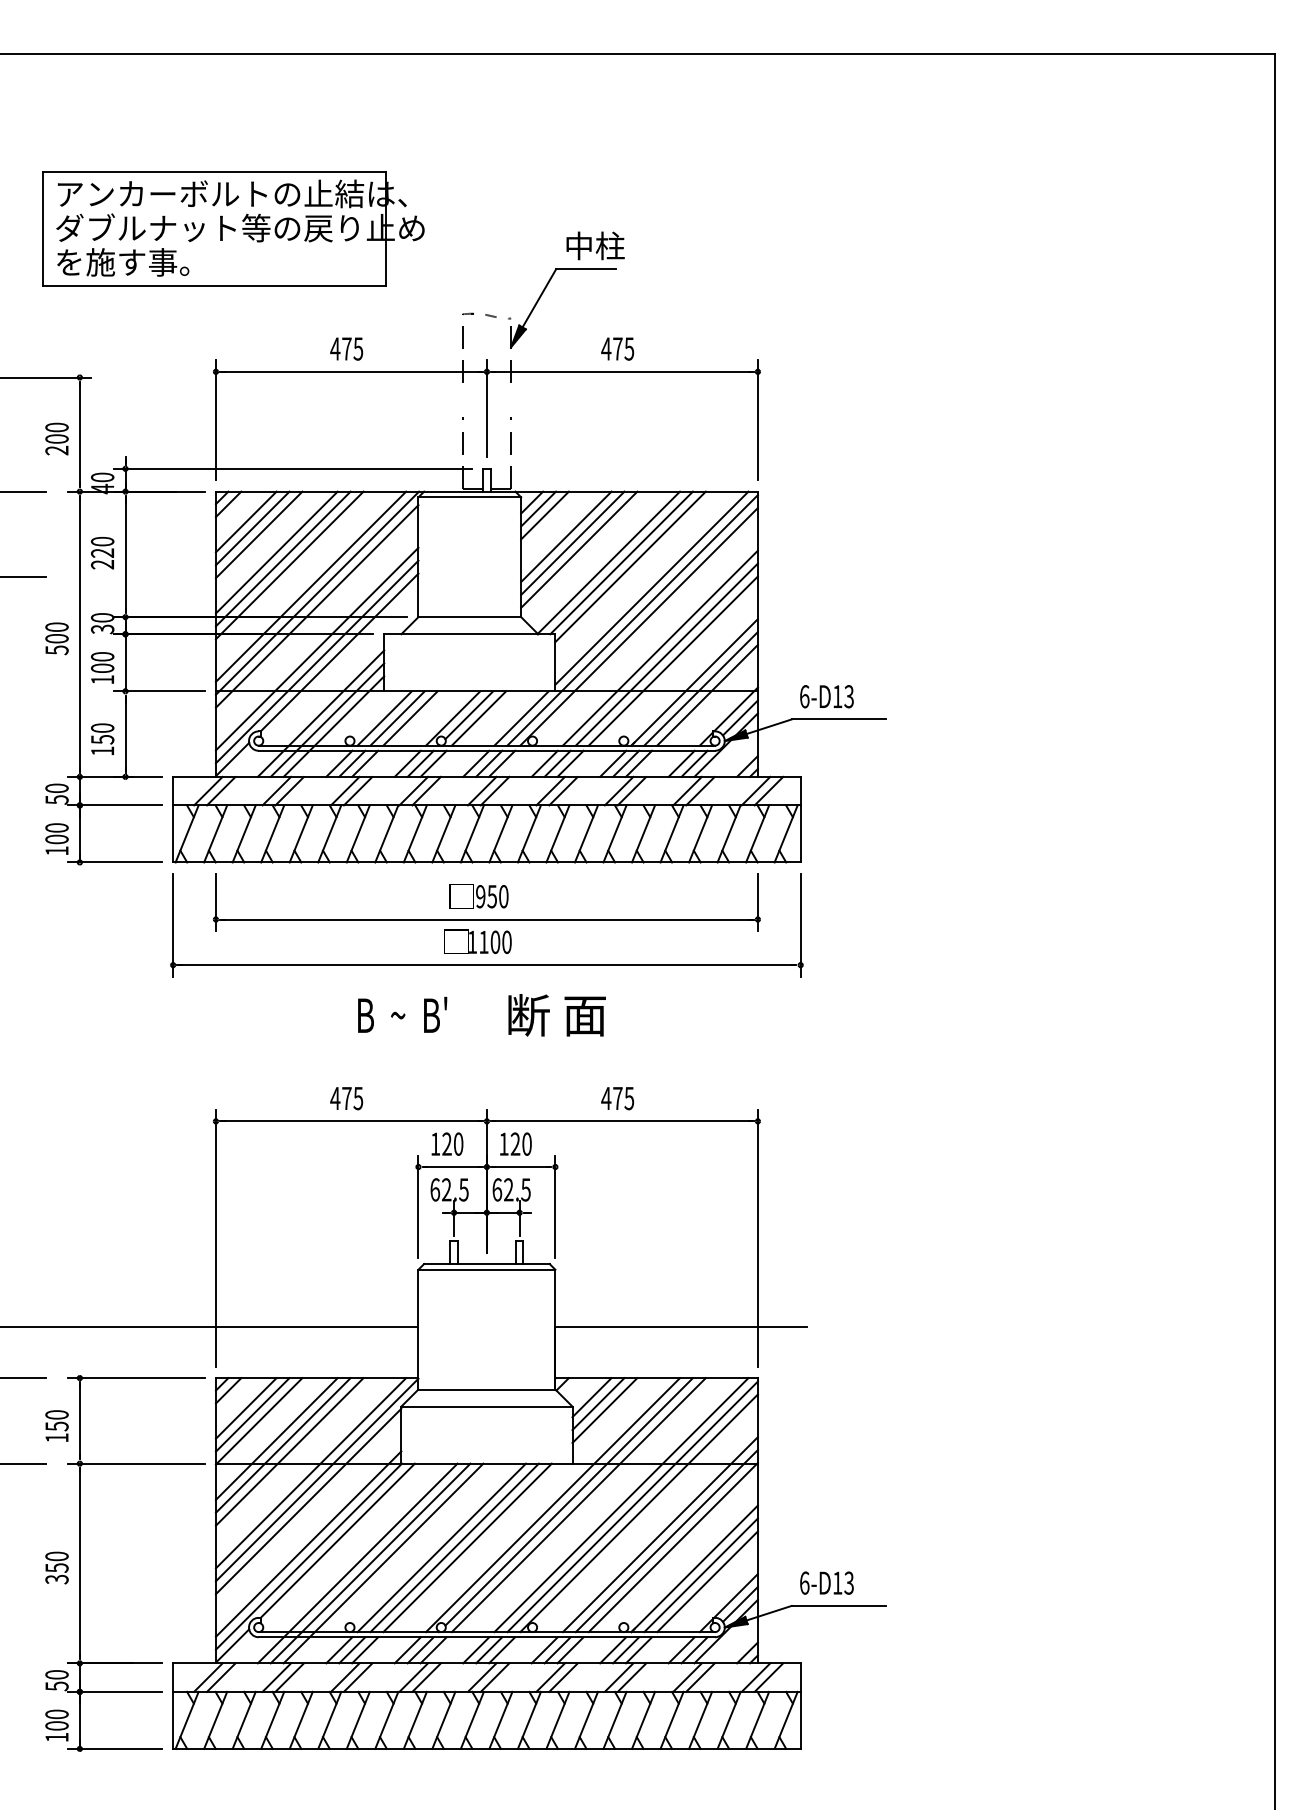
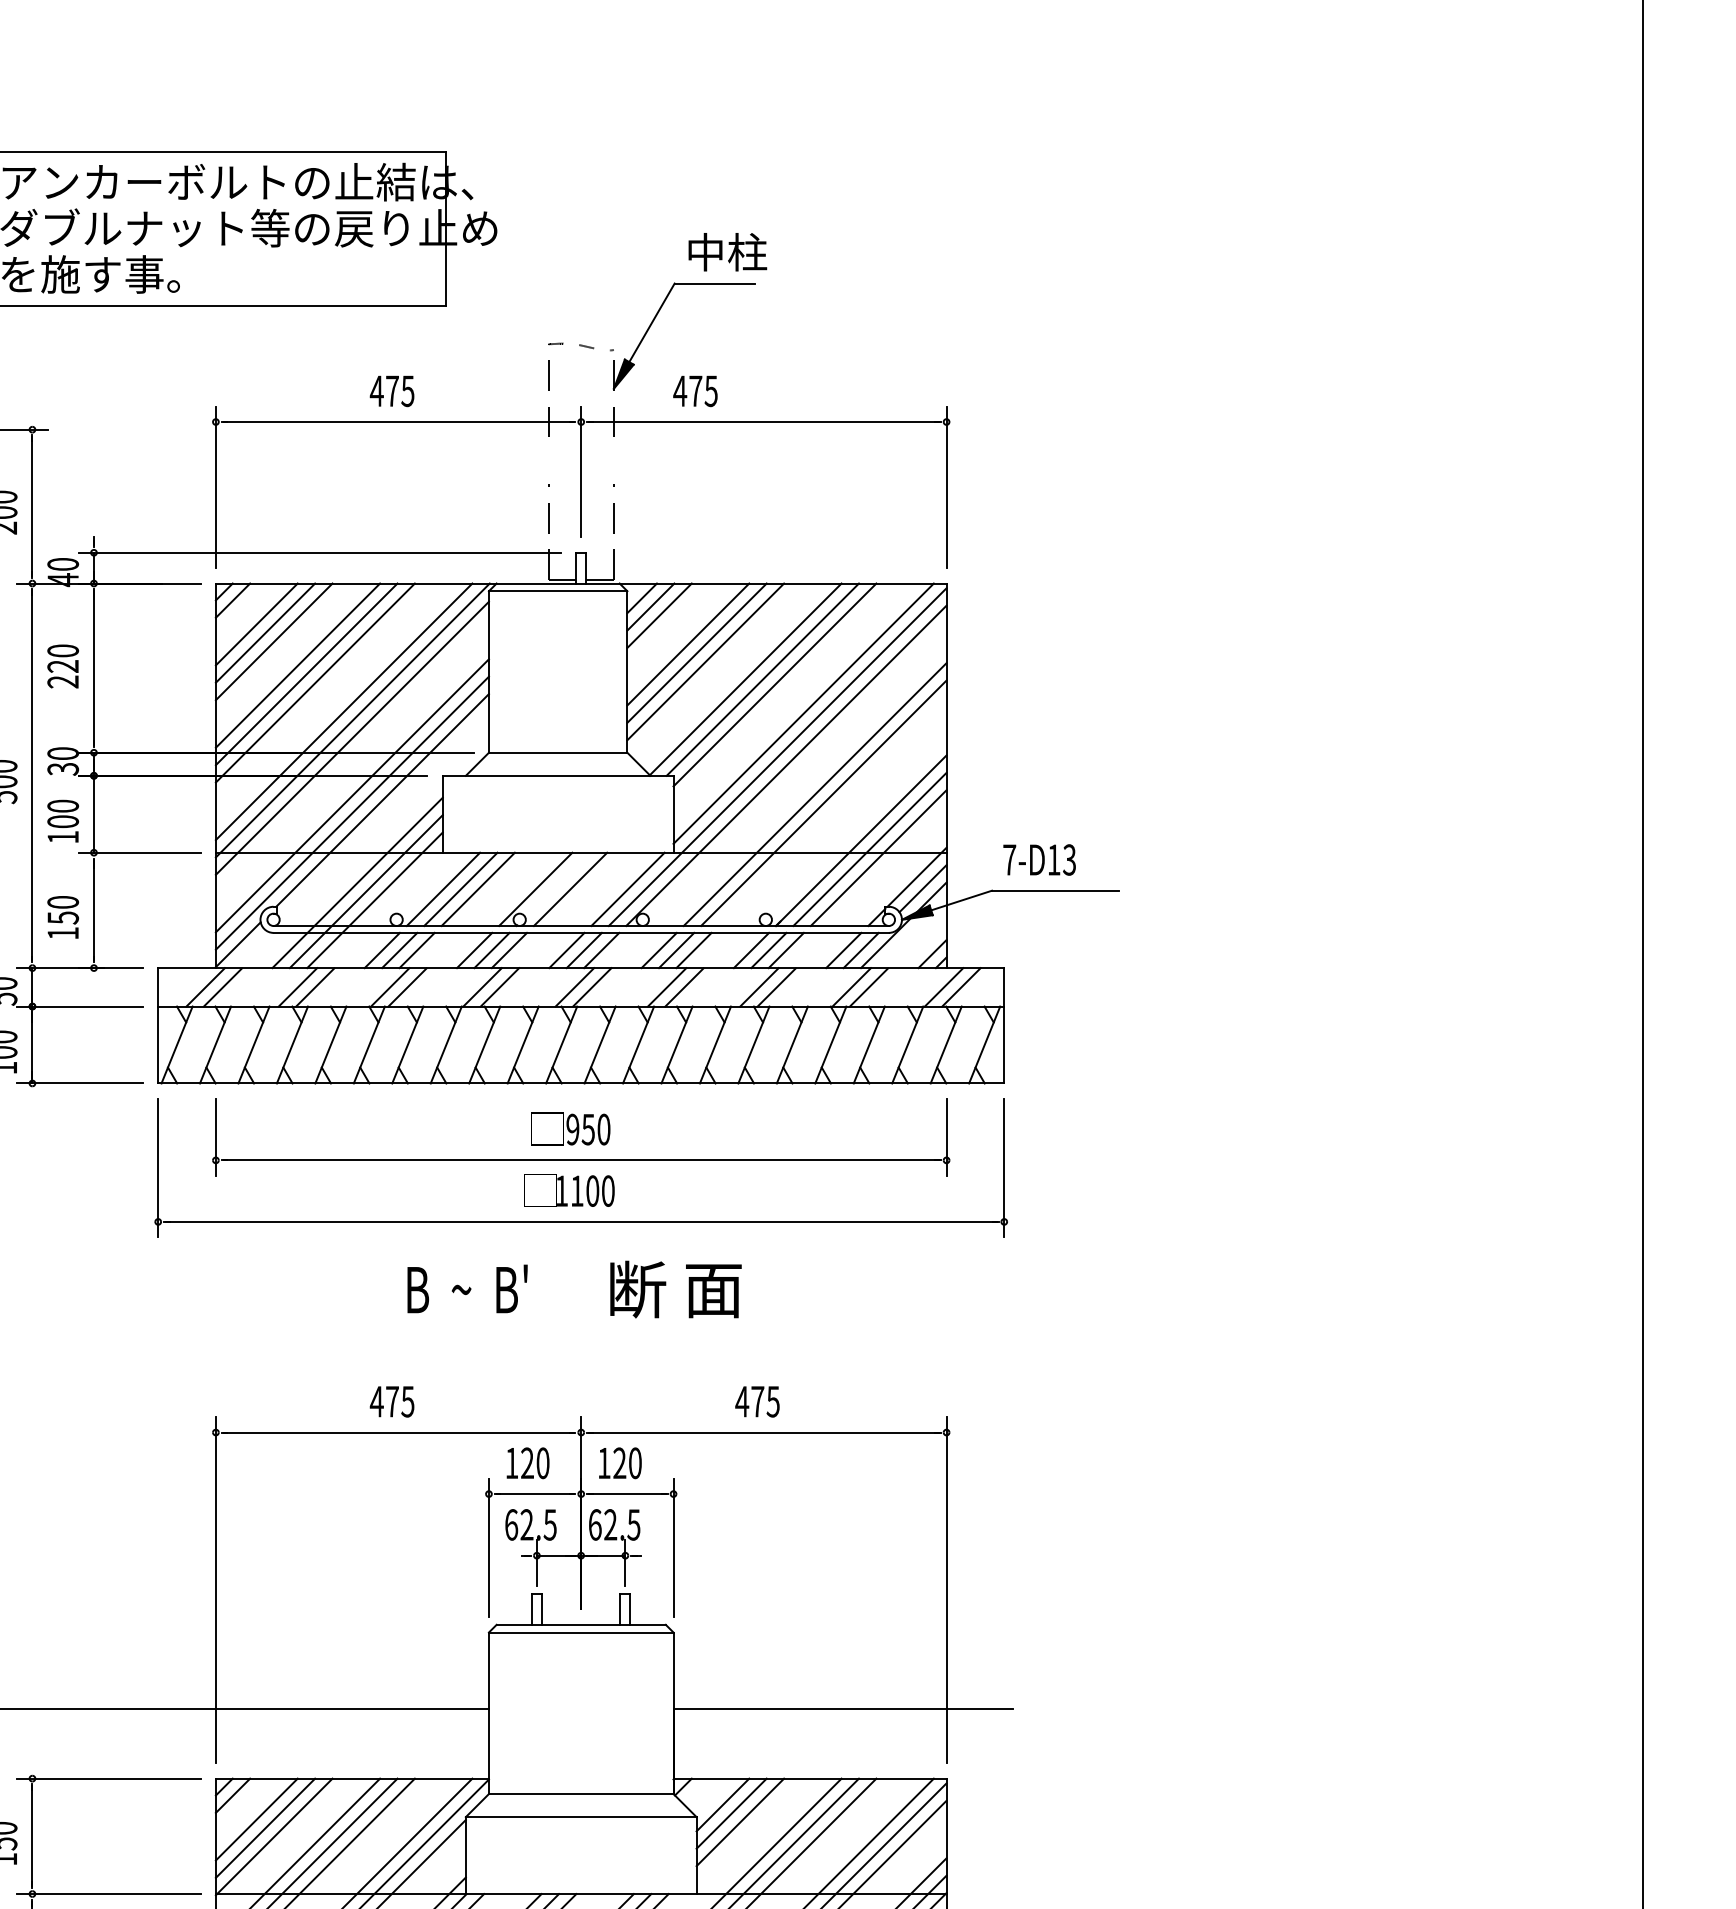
text: (617, 348) -> (695, 390), moved
line: (672, 660) -> (831, 811), removed
text: (804, 696) -> (1009, 859), 6-D13 -> 7-D13
line: (469, 715) -> (557, 885), removed

